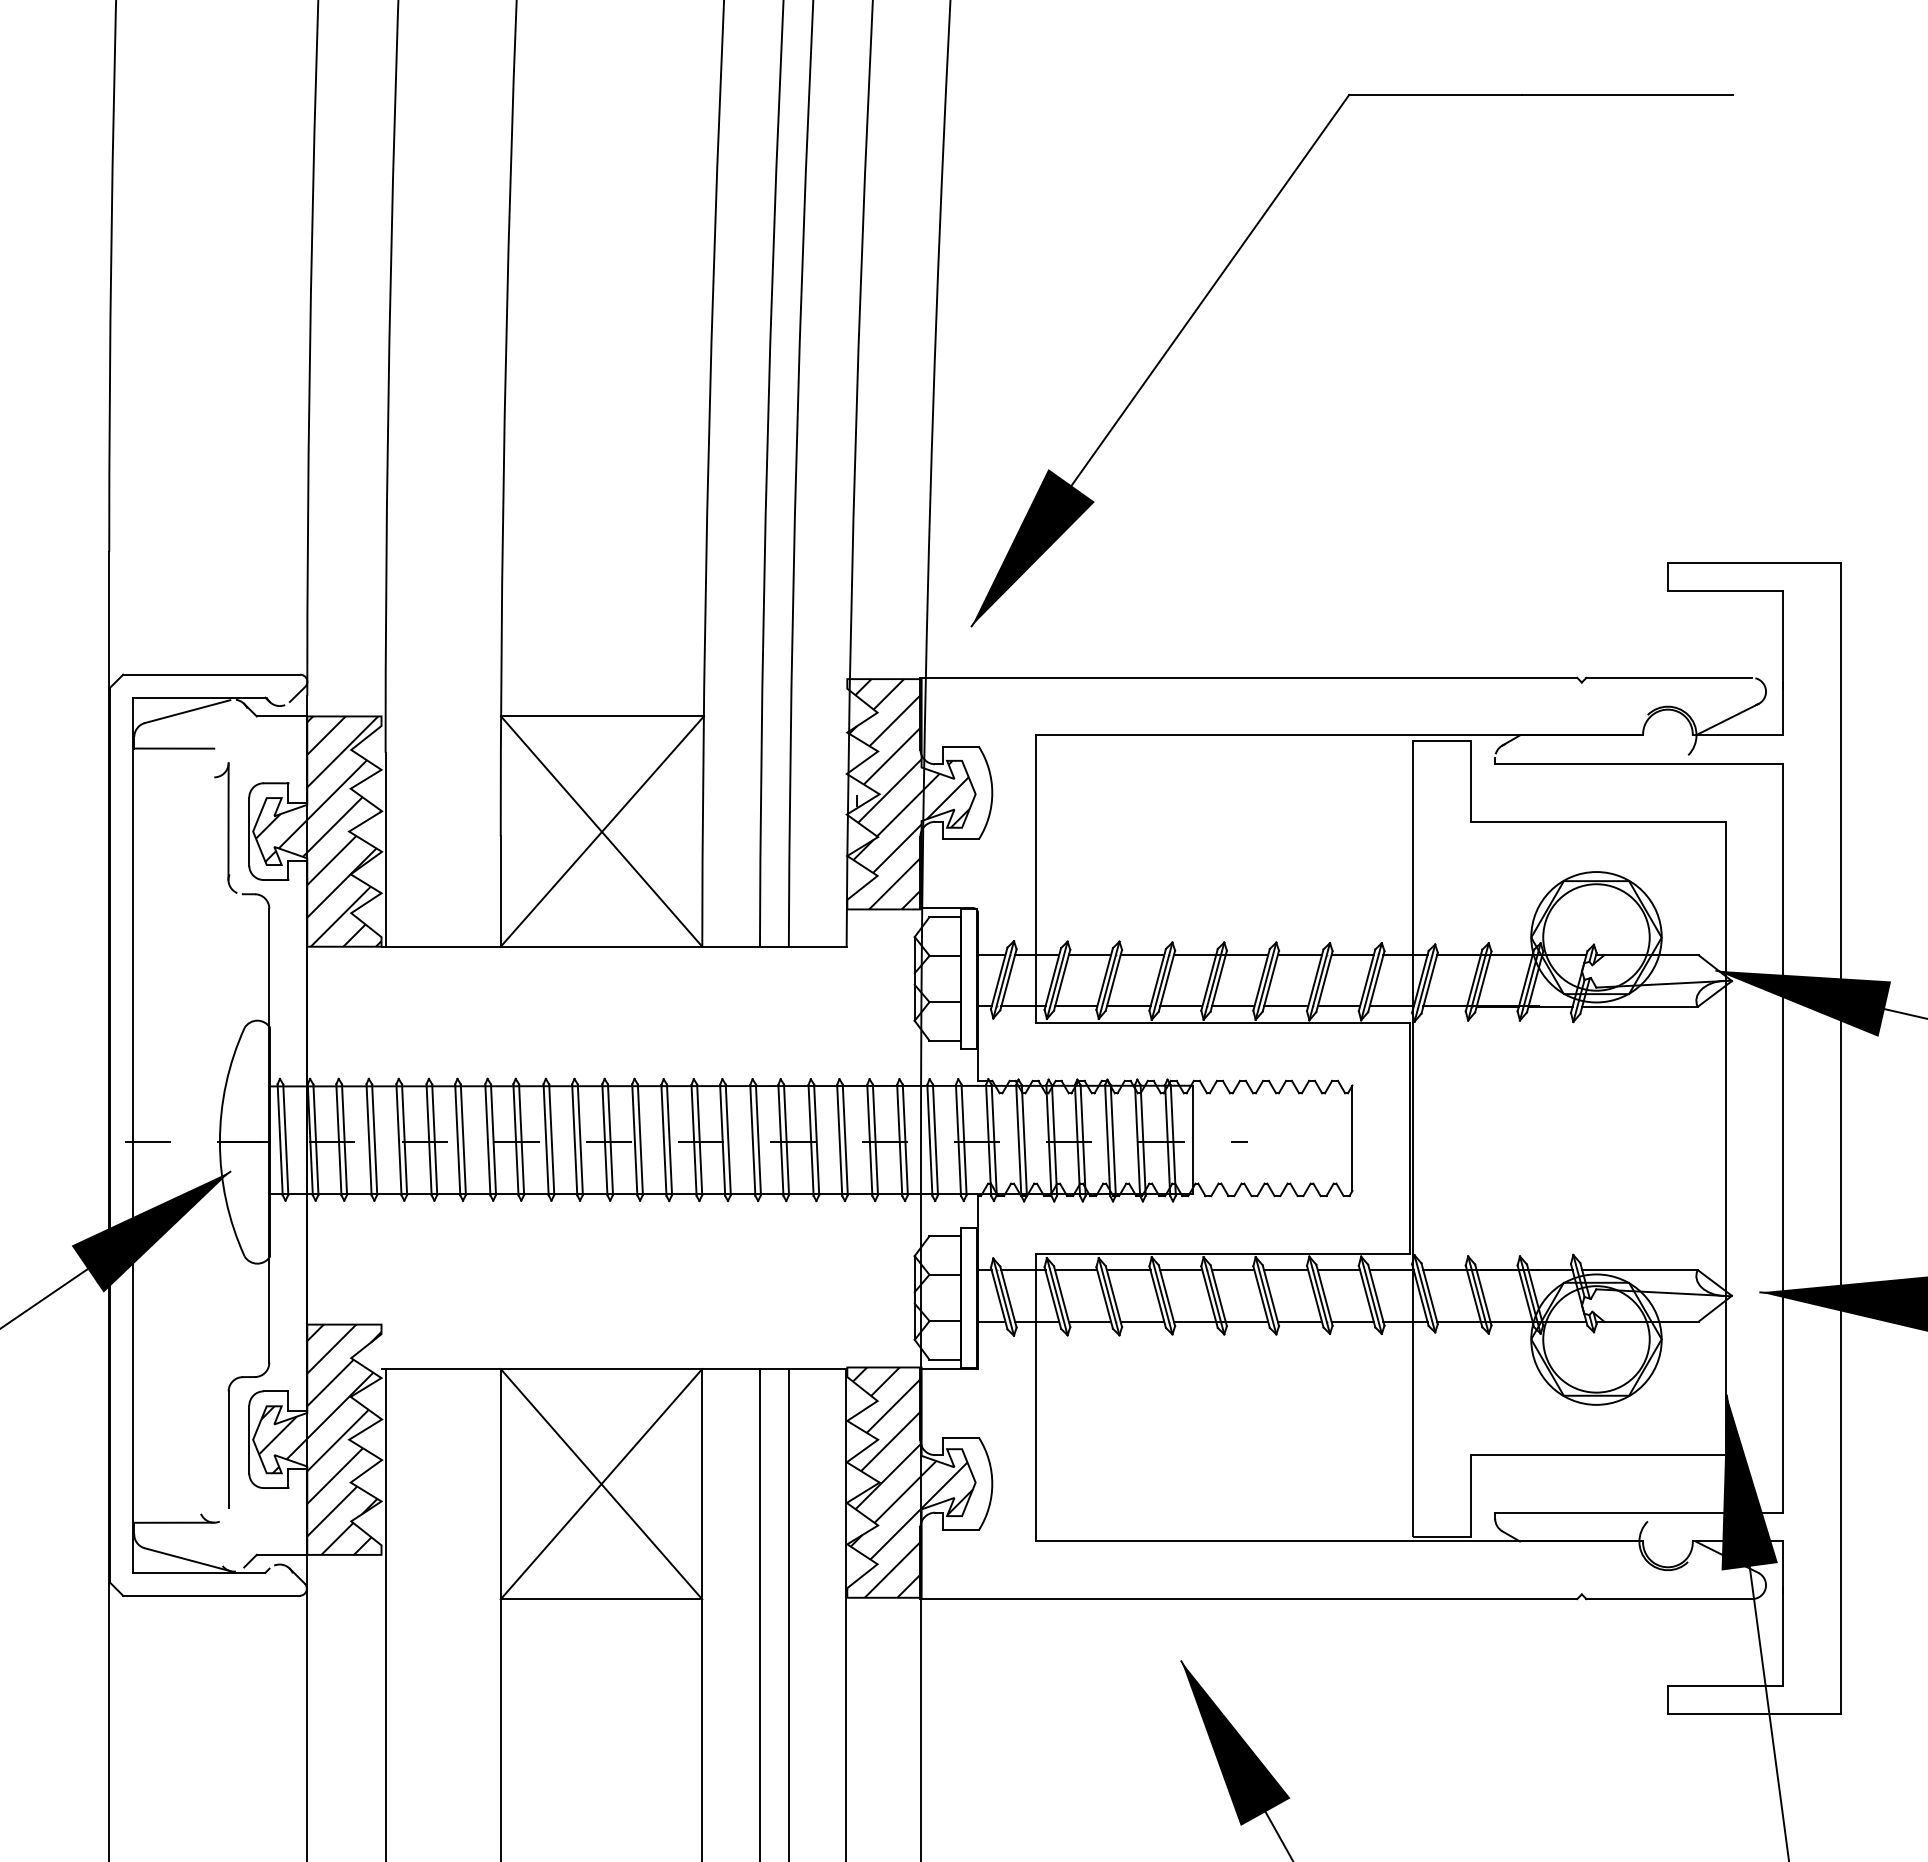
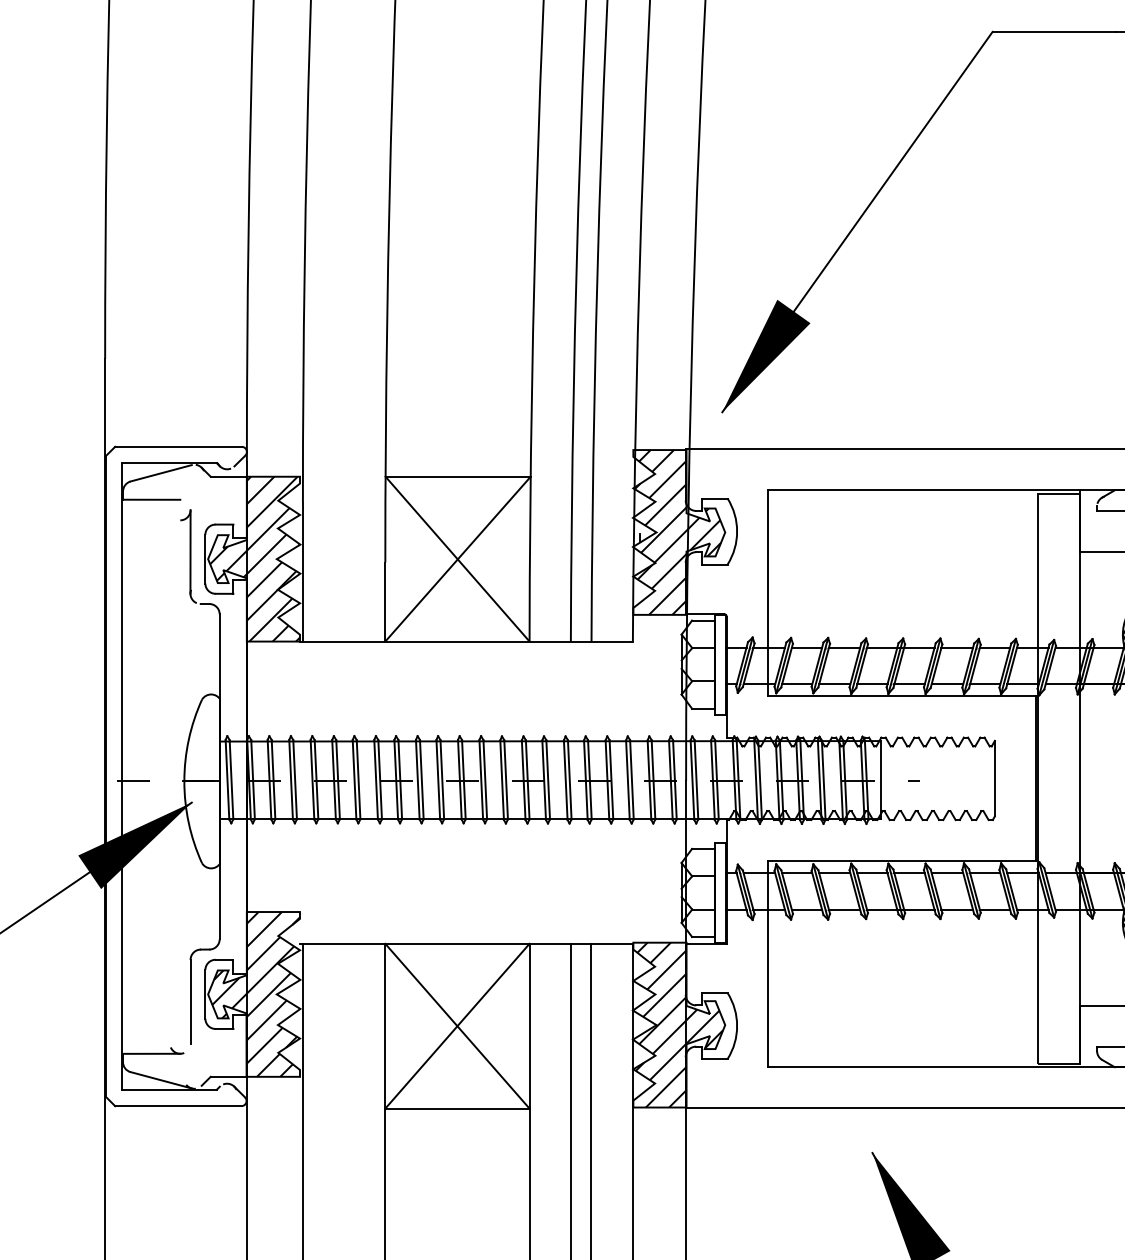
line: (1470, 1135) -> (1079, 776), added

